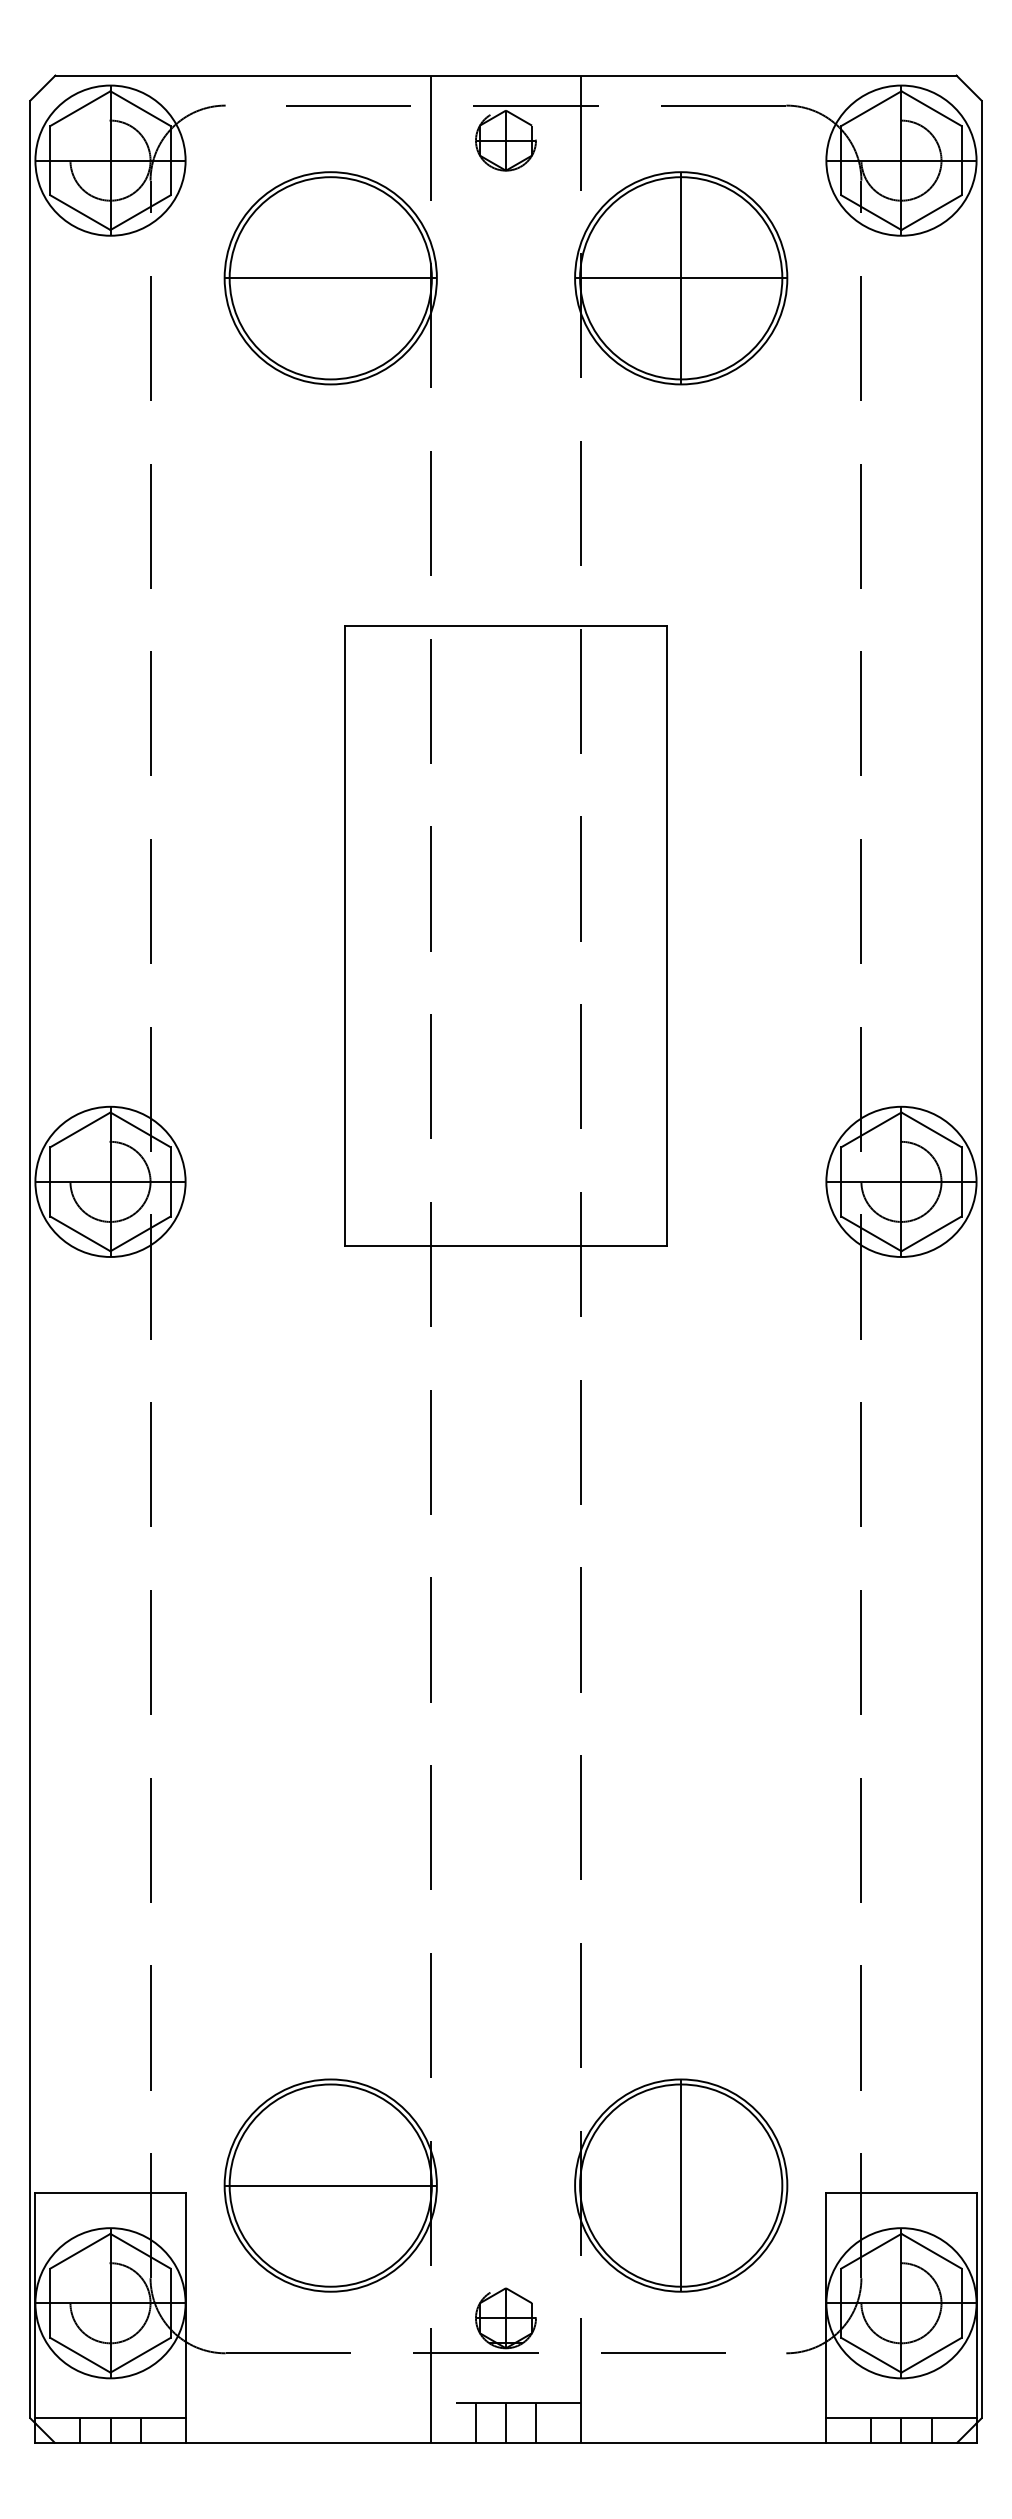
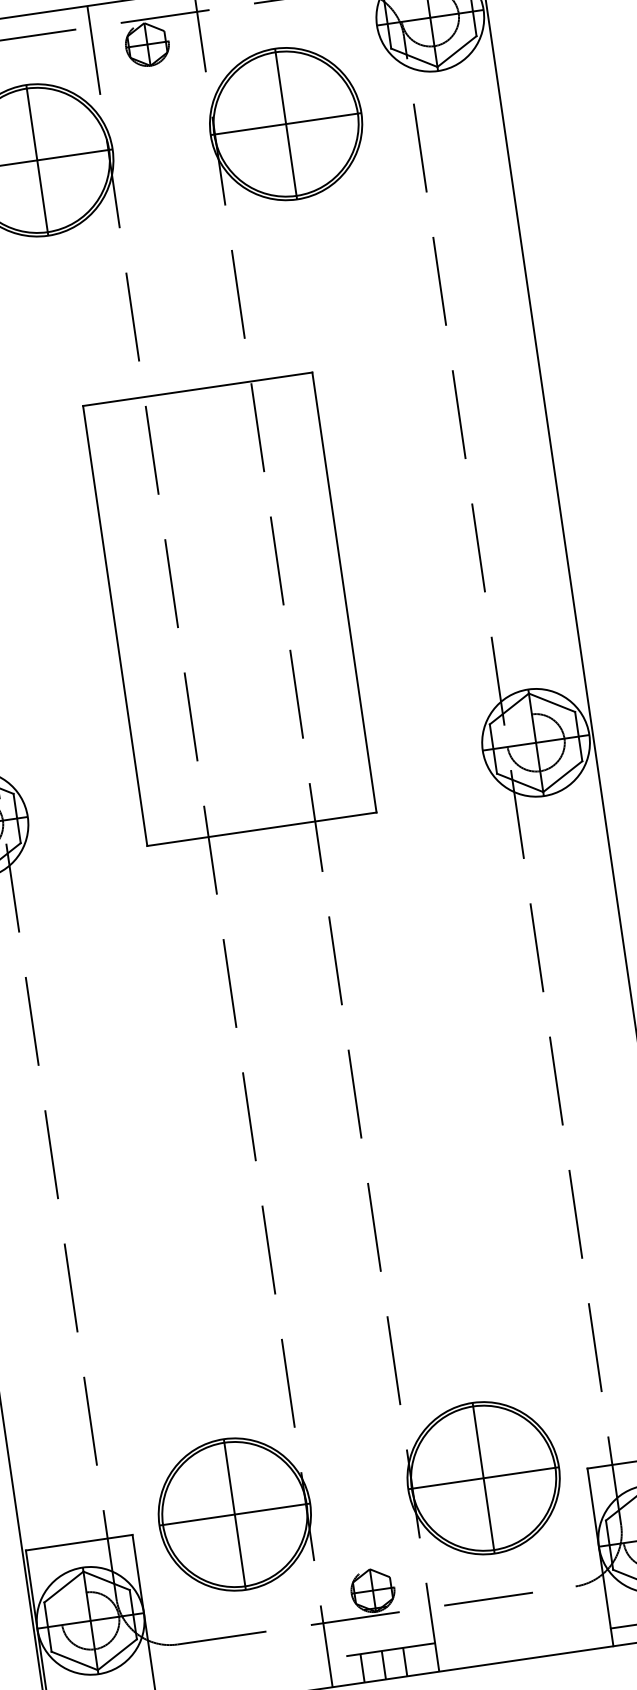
line: (330, 278) -> (37, 160), added
line: (330, 2185) -> (234, 1514), added
line: (681, 2185) -> (483, 1478), added

